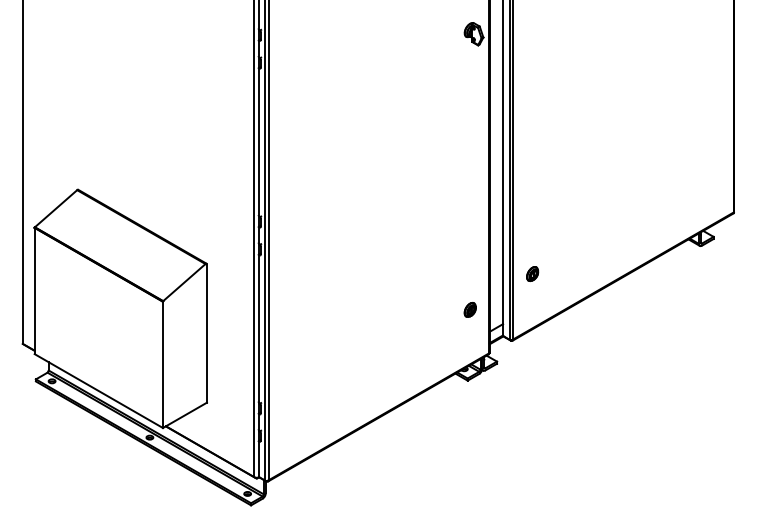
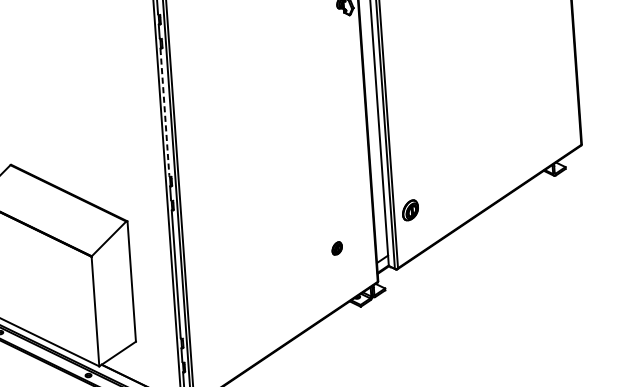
line: (258, 142) -> (164, 112), solid -> dashed
part: (532, 273) -> (410, 209), size x1.6
part: (469, 309) -> (336, 248), moved

